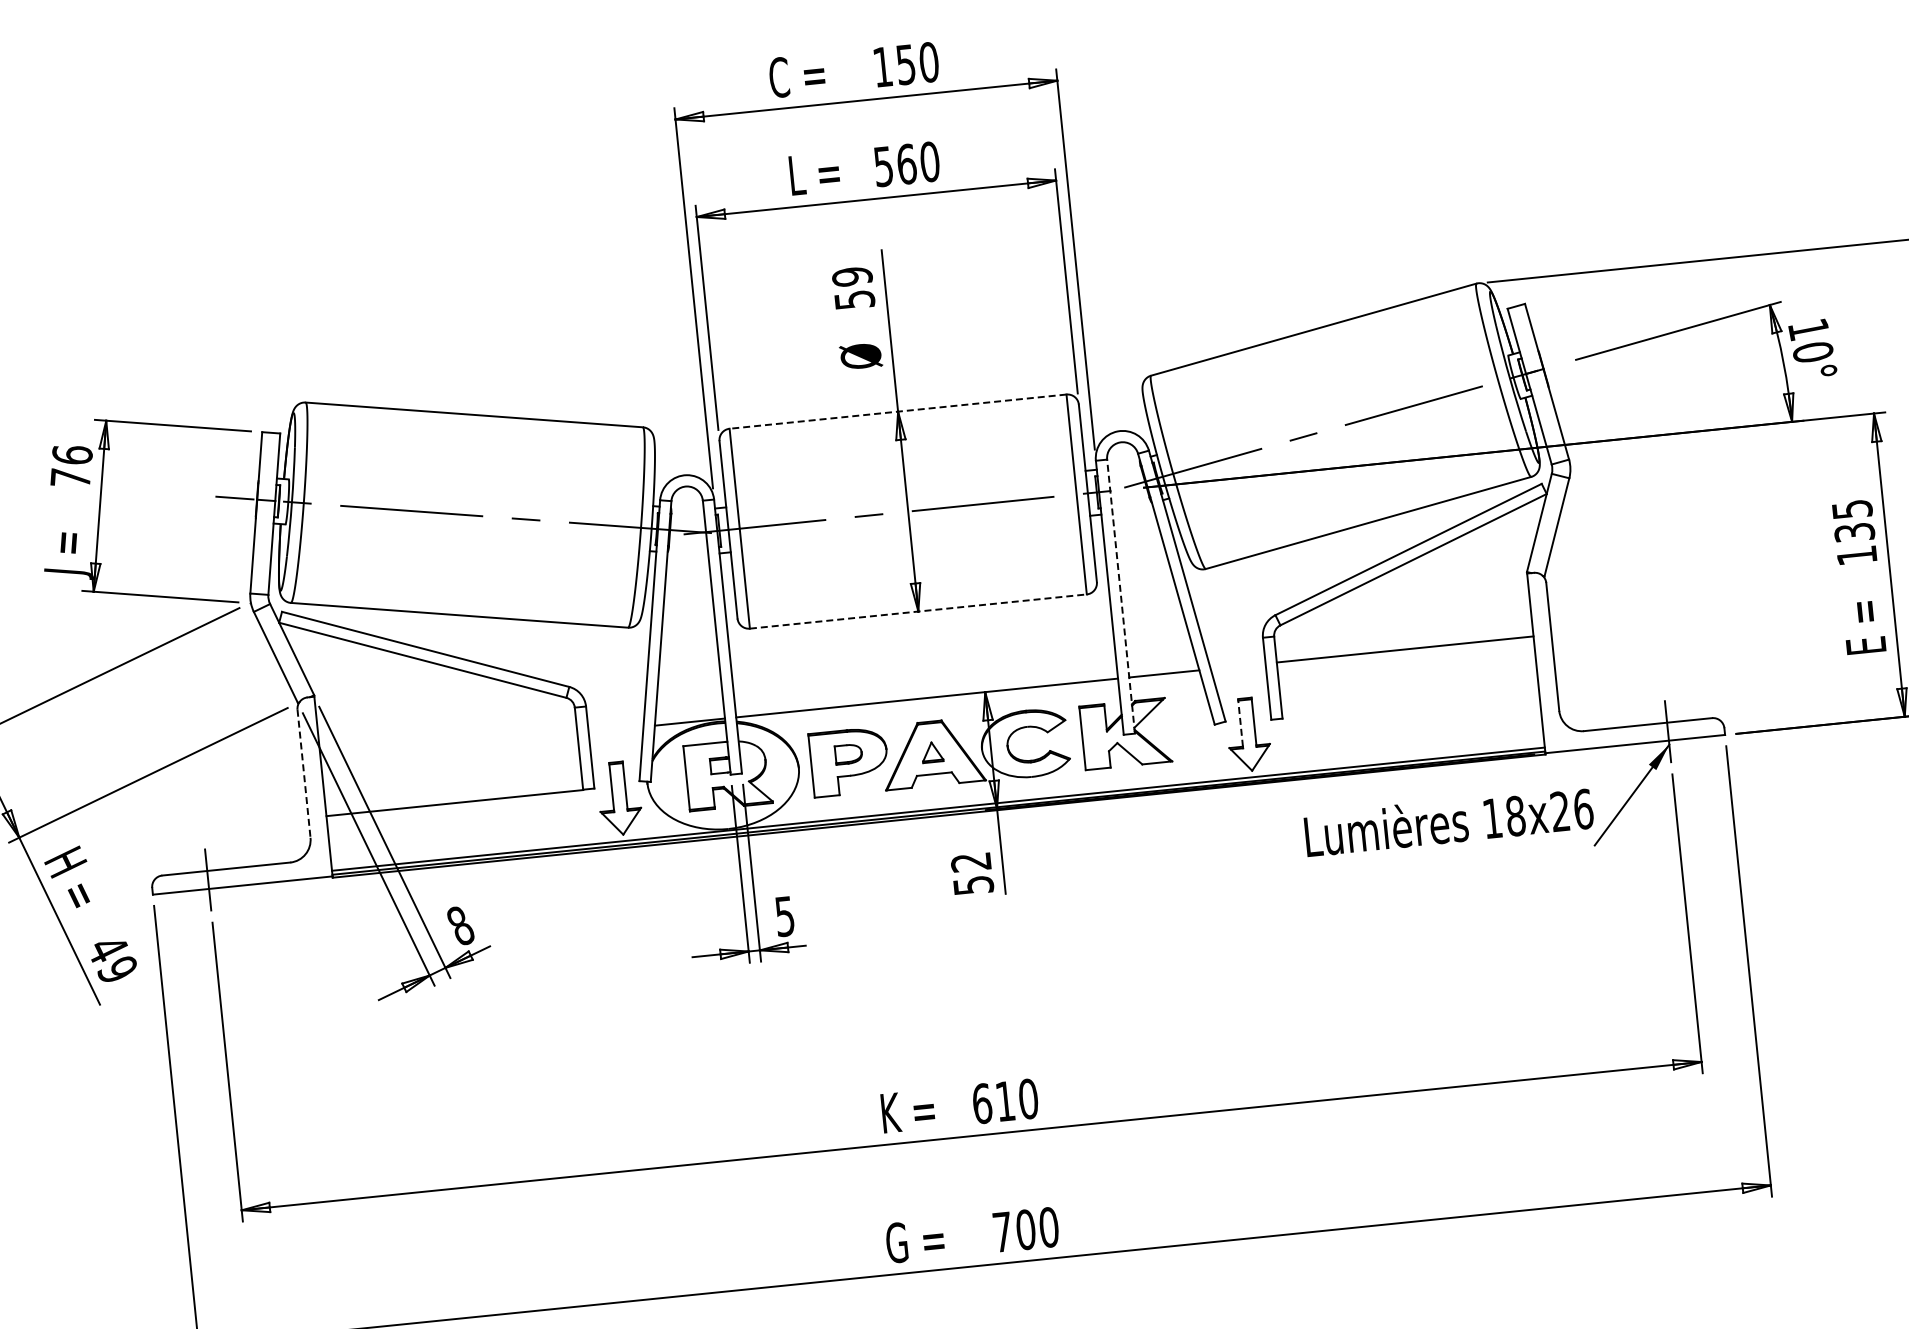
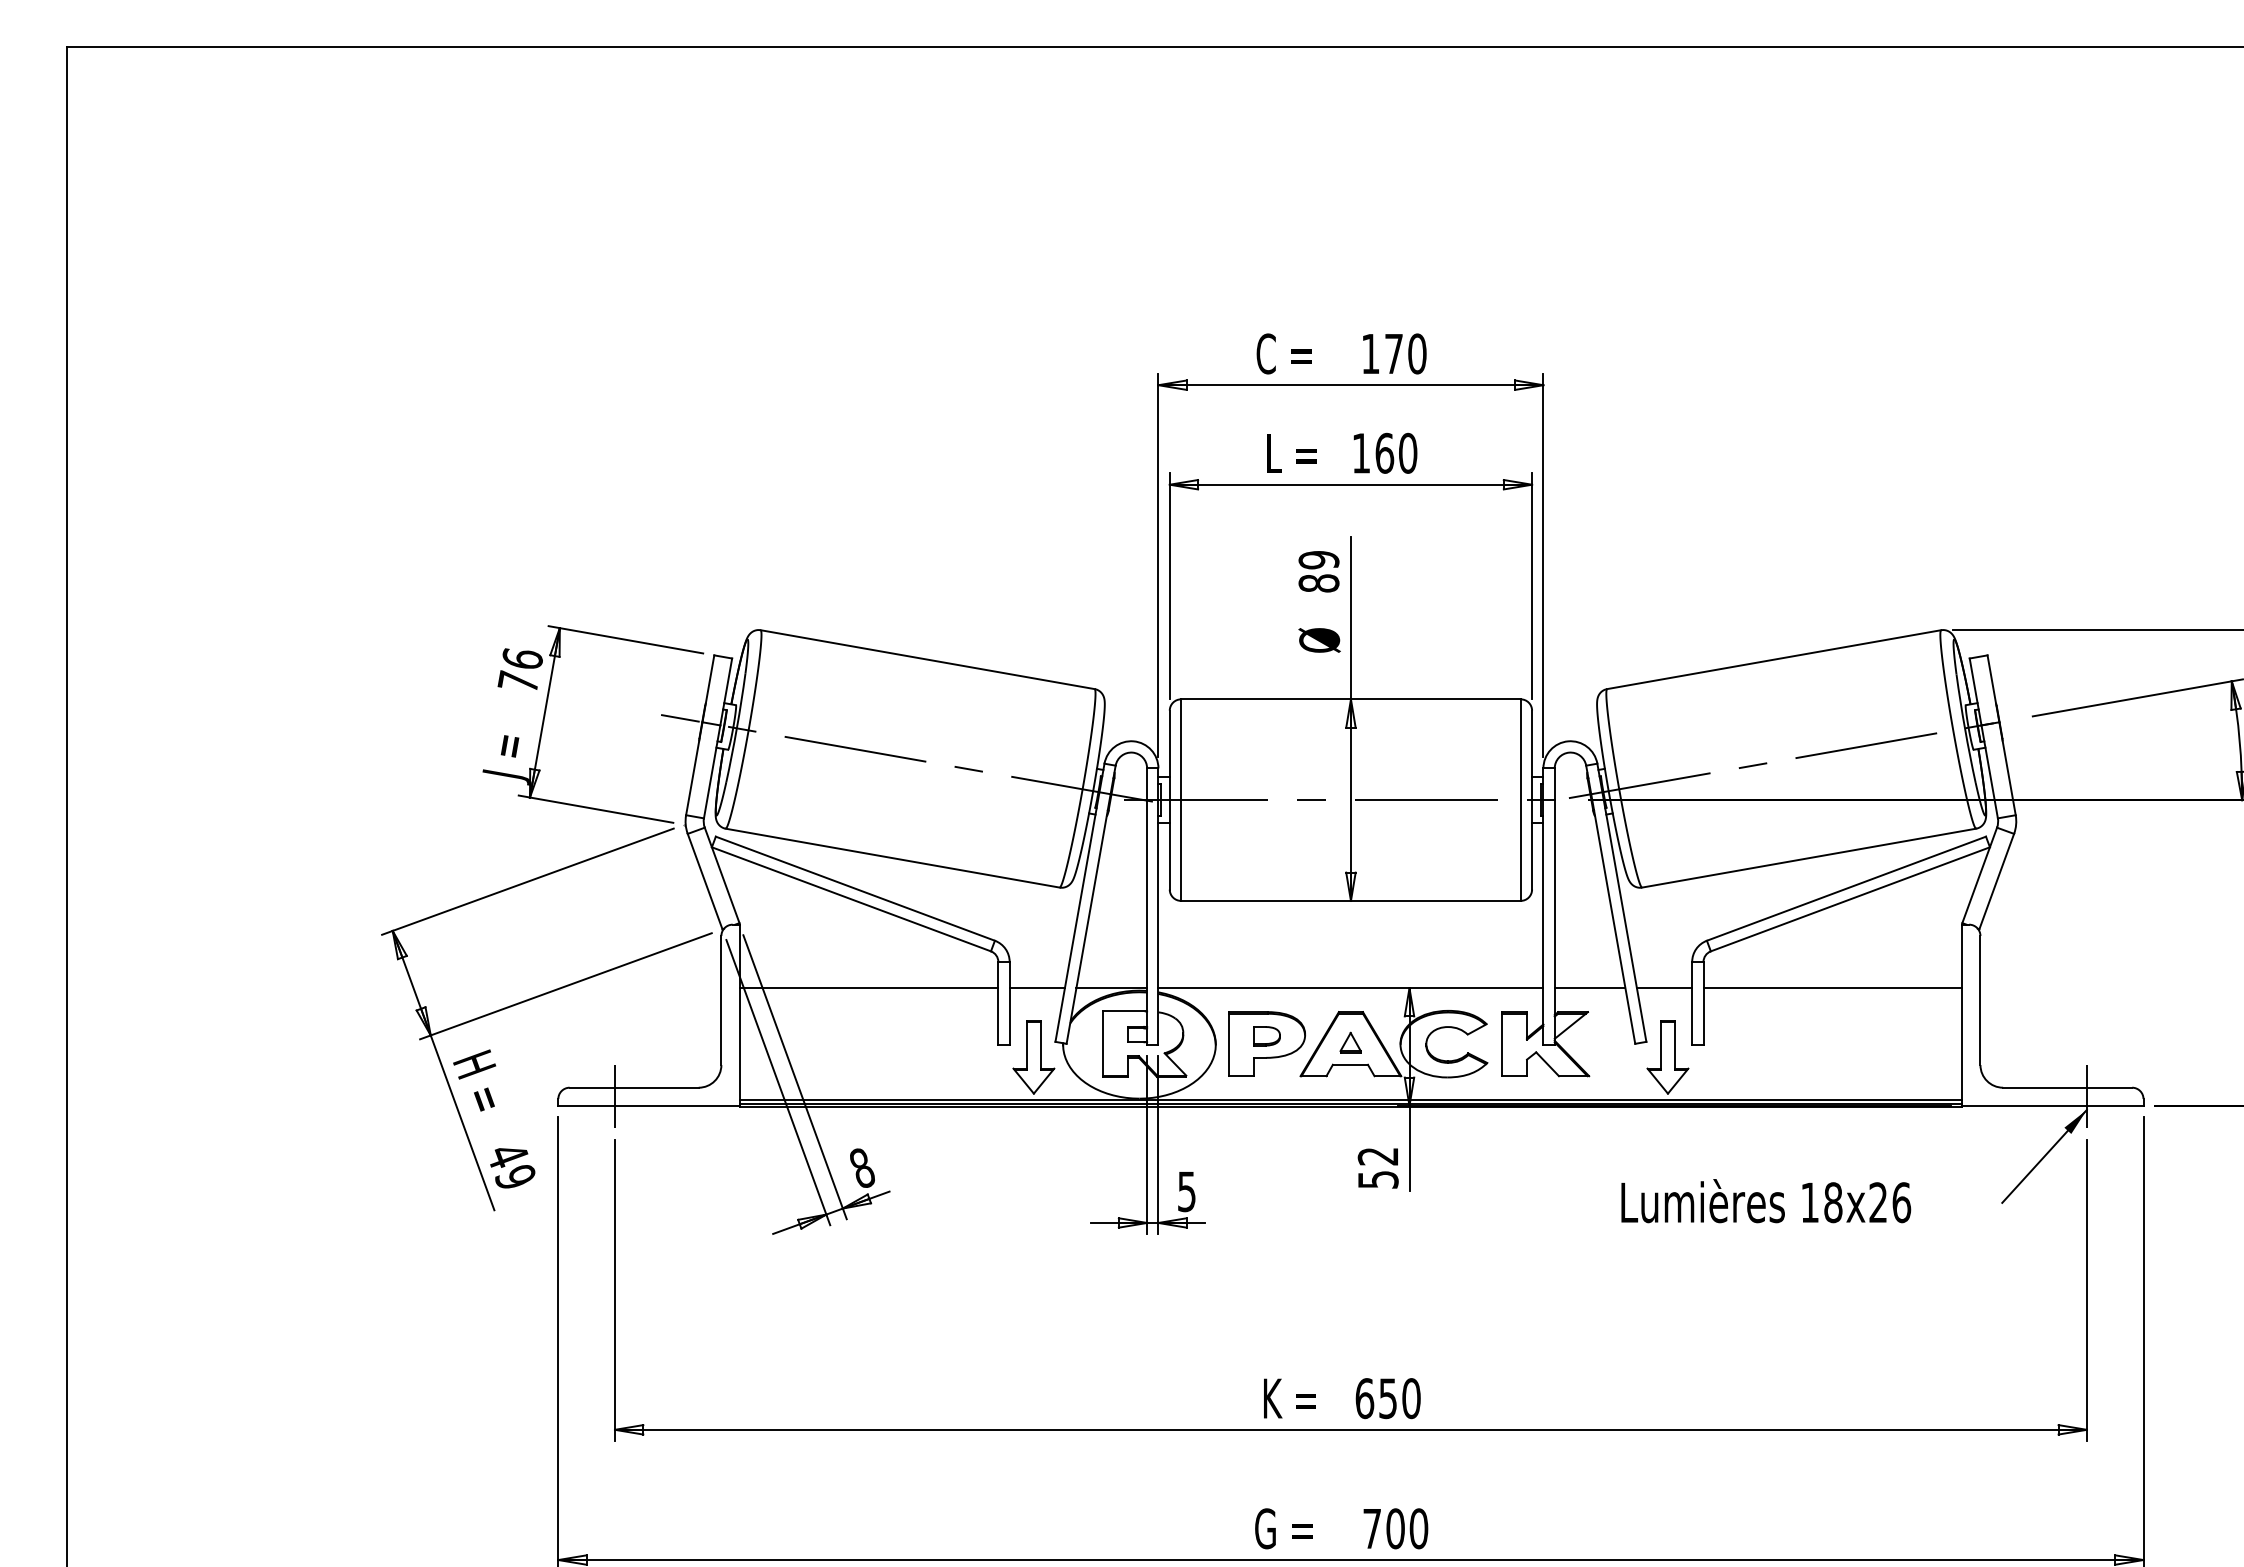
text: (905, 65) -> (1393, 354), 150 -> 170
text: (882, 166) -> (1360, 453), 560 -> 160
text: (854, 300) -> (1318, 583), 59 -> 89
line: (897, 411) -> (1350, 699), dashed -> solid
line: (1120, 596) -> (1554, 906), dashed -> solid
line: (917, 611) -> (1350, 900), dashed -> solid
line: (1238, 666) -> (1664, 988), added
line: (1240, 722) -> (1661, 1044), dashed -> solid
line: (615, 730) -> (1036, 988), added
line: (304, 773) -> (721, 1000), dashed -> solid
line: (454, 803) -> (868, 988), moved
text: (1449, 821) -> (1766, 1201), moved
text: (1004, 1101) -> (1387, 1398), 610 -> 650

